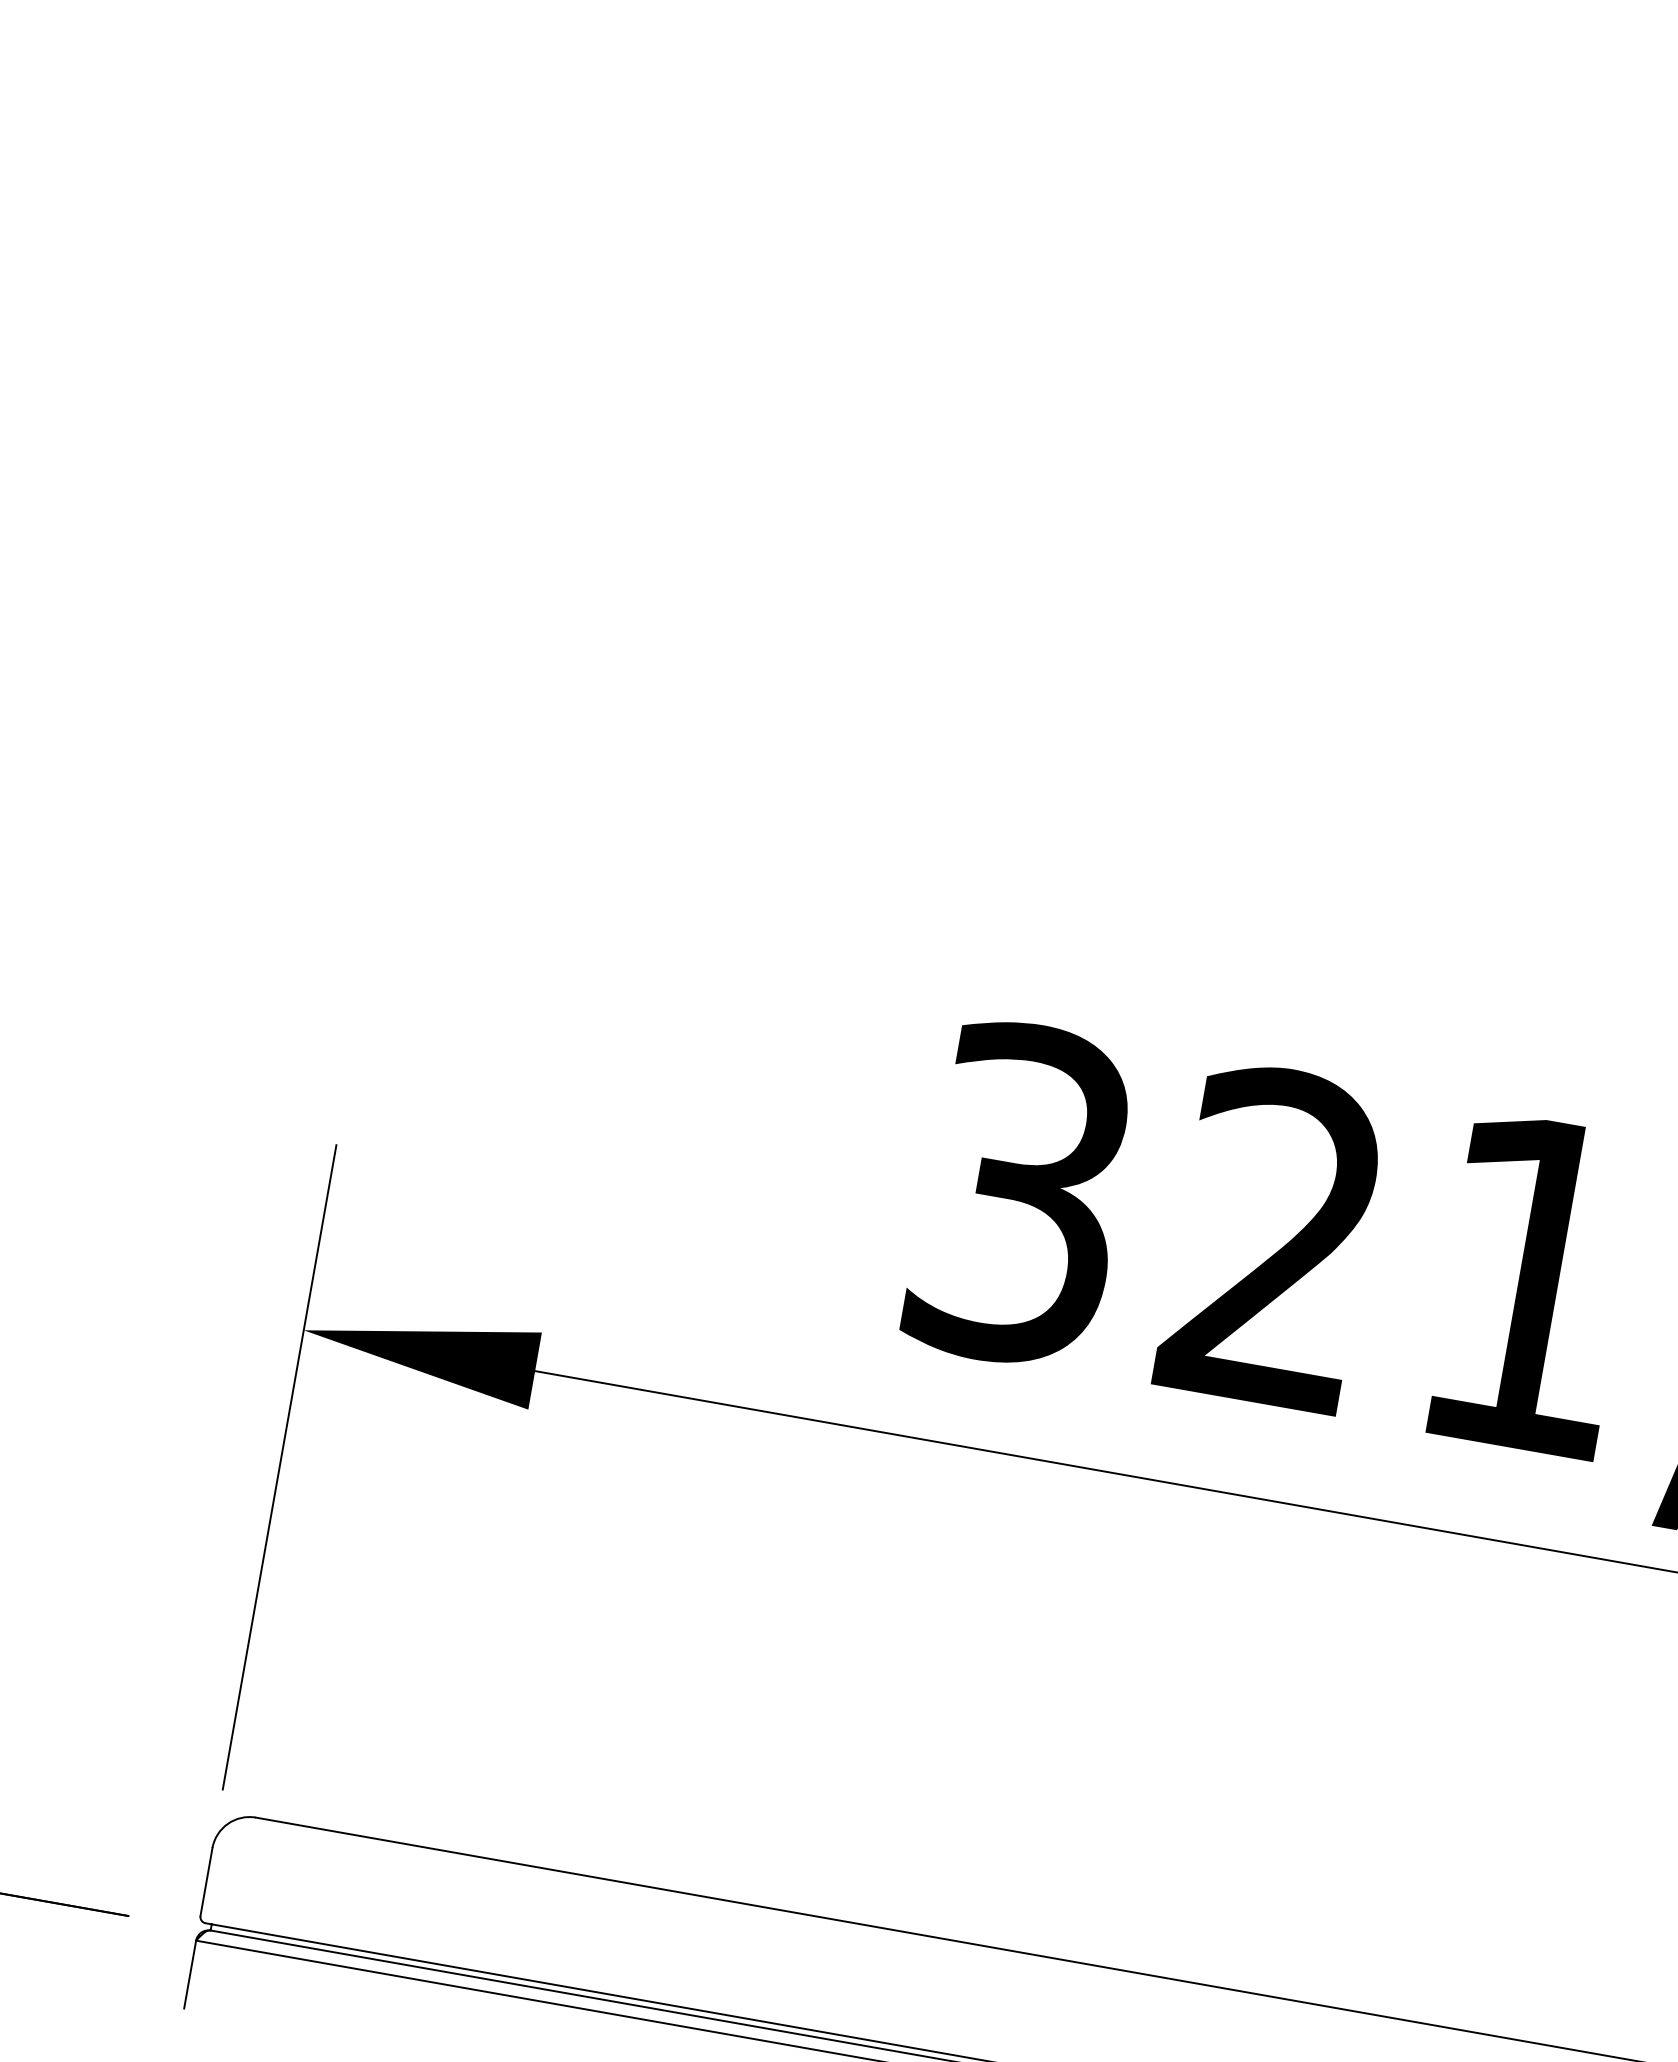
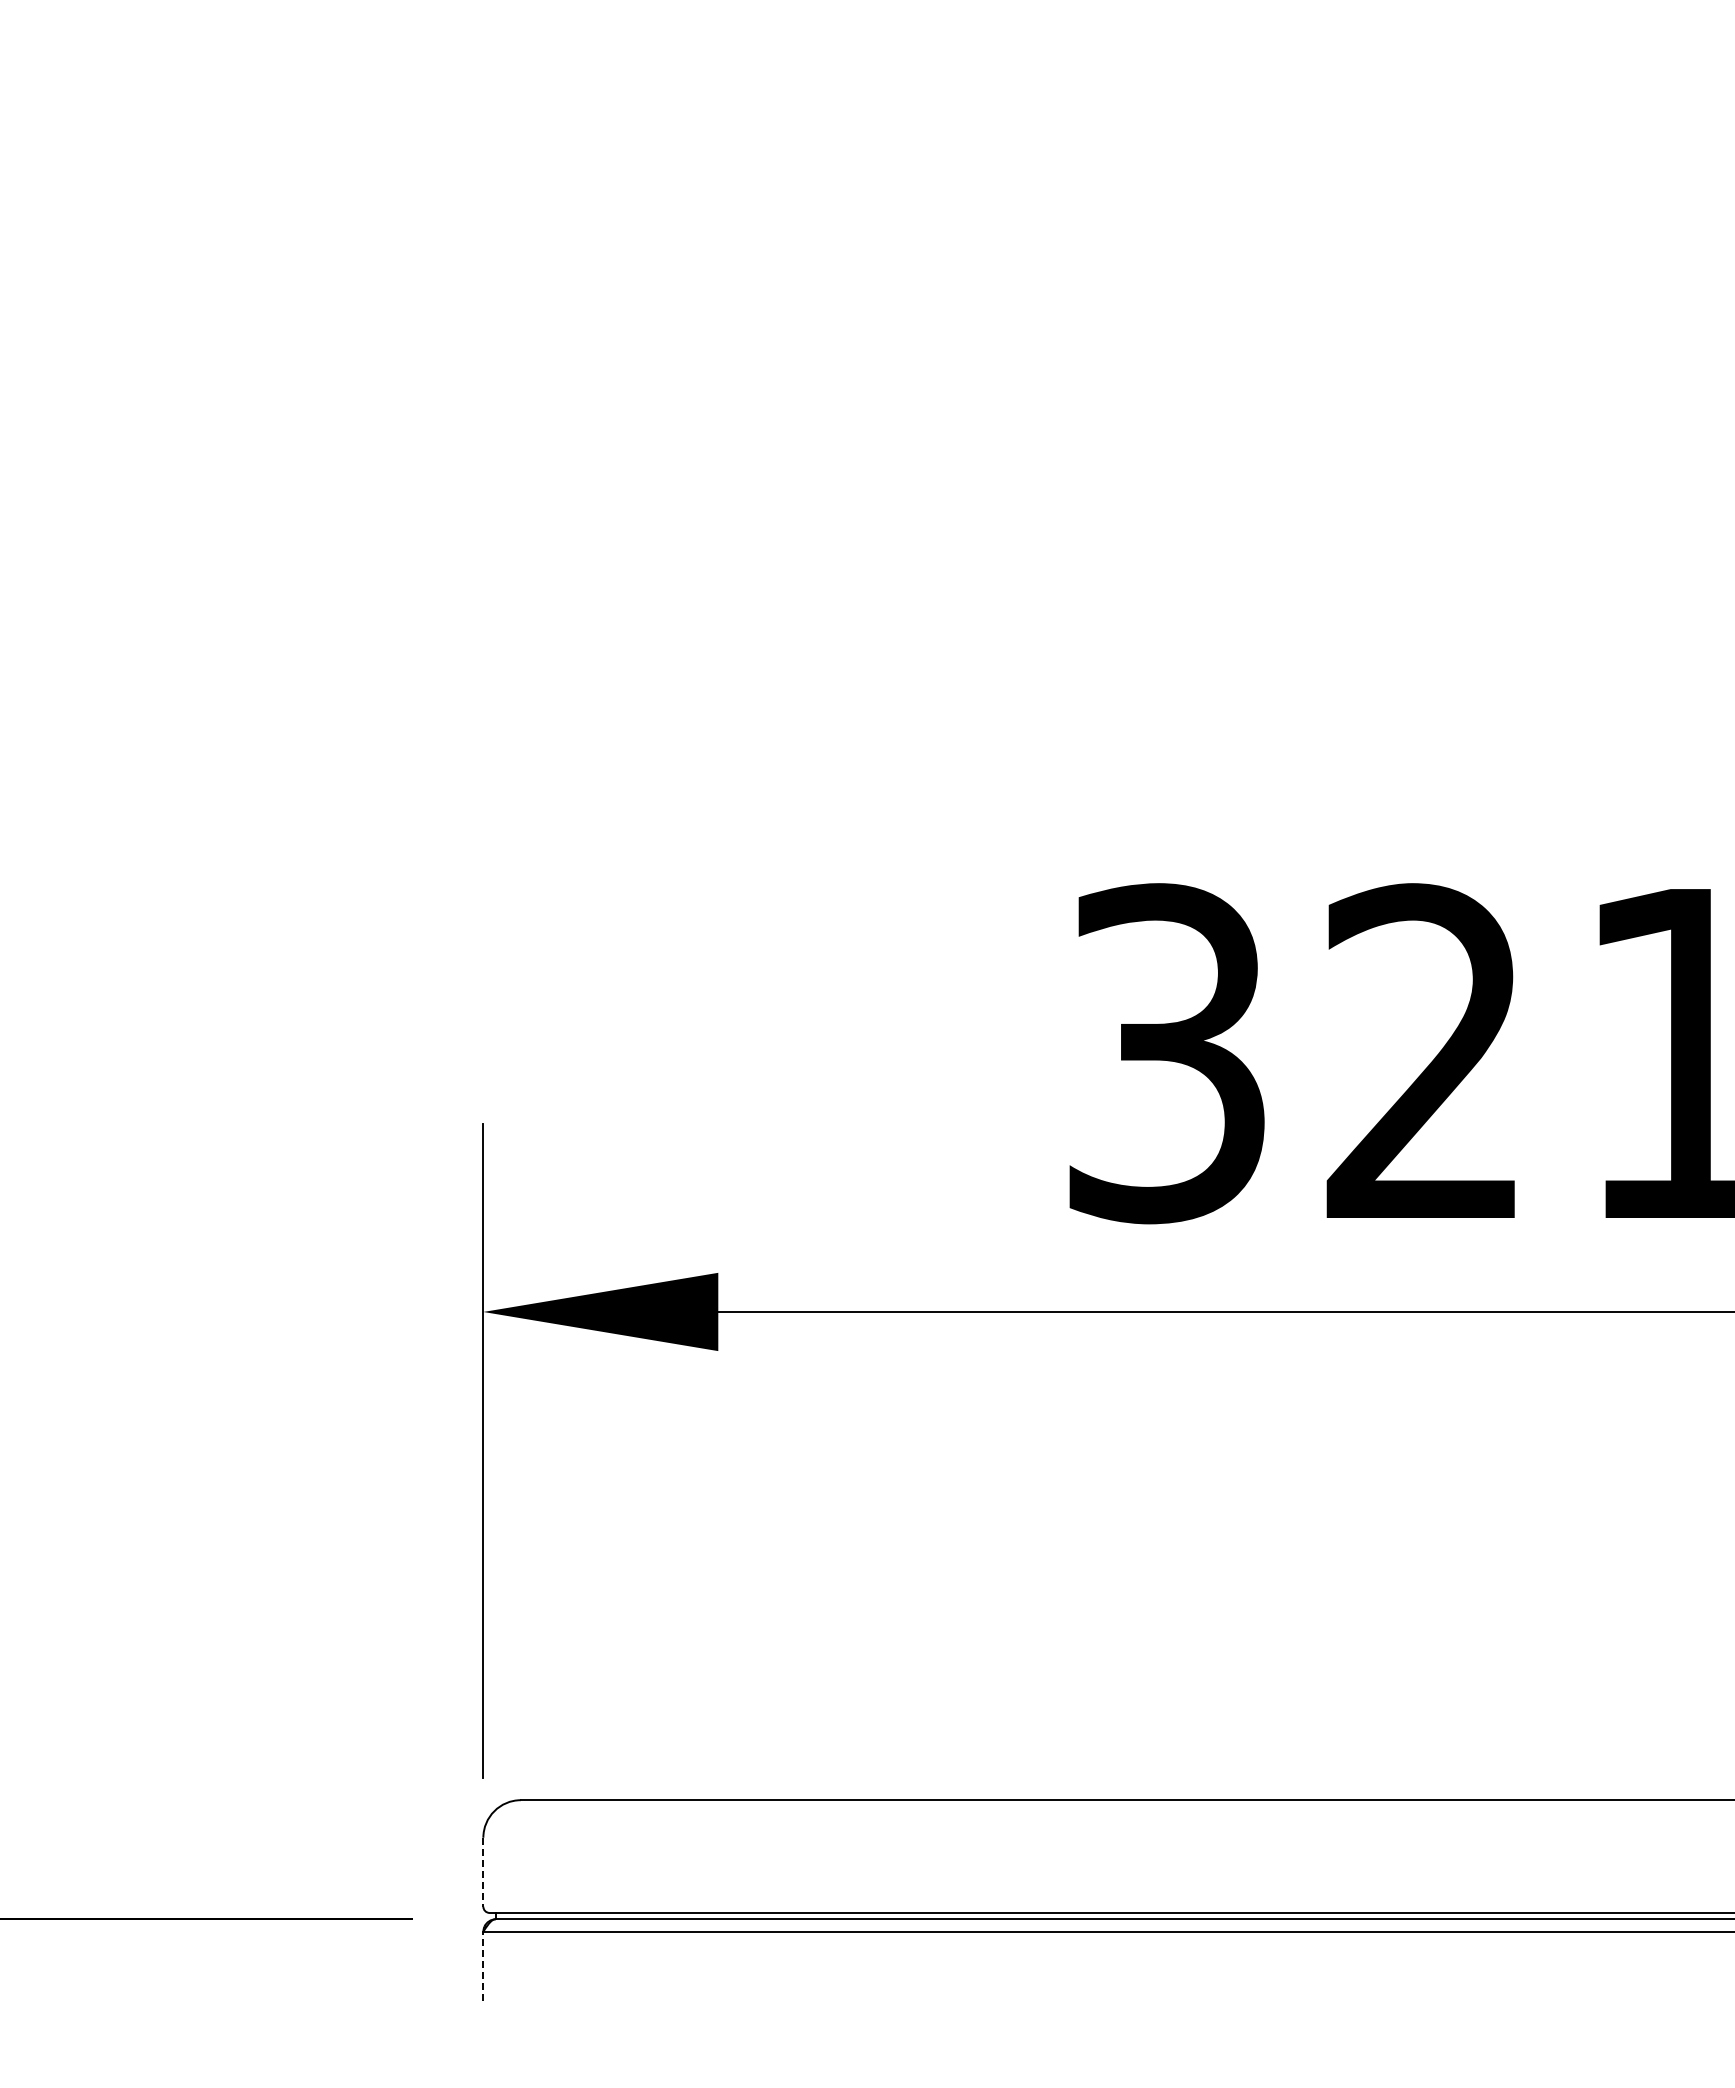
line: (206, 1882) -> (483, 1872), solid -> dashed
line: (190, 1973) -> (483, 1965), solid -> dashed

